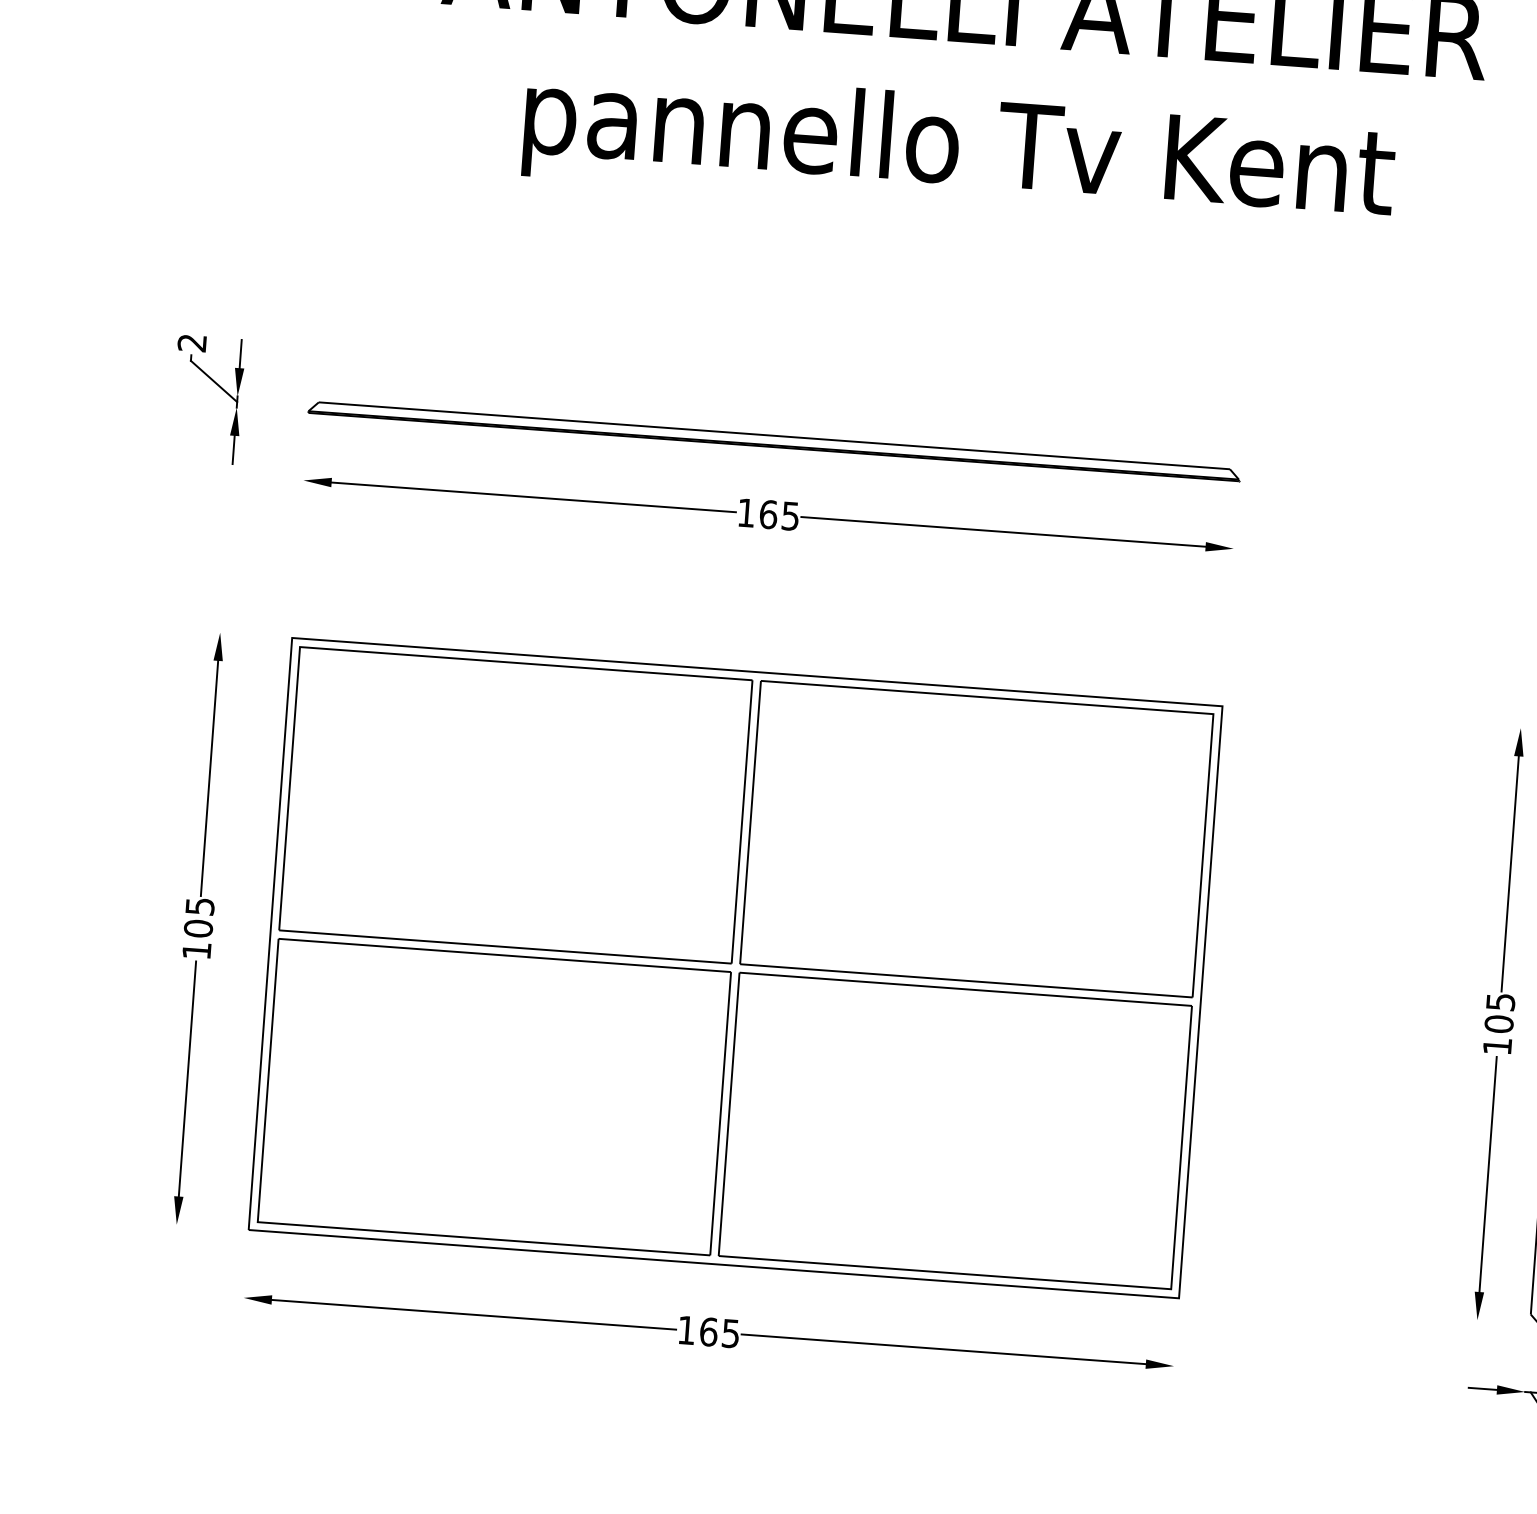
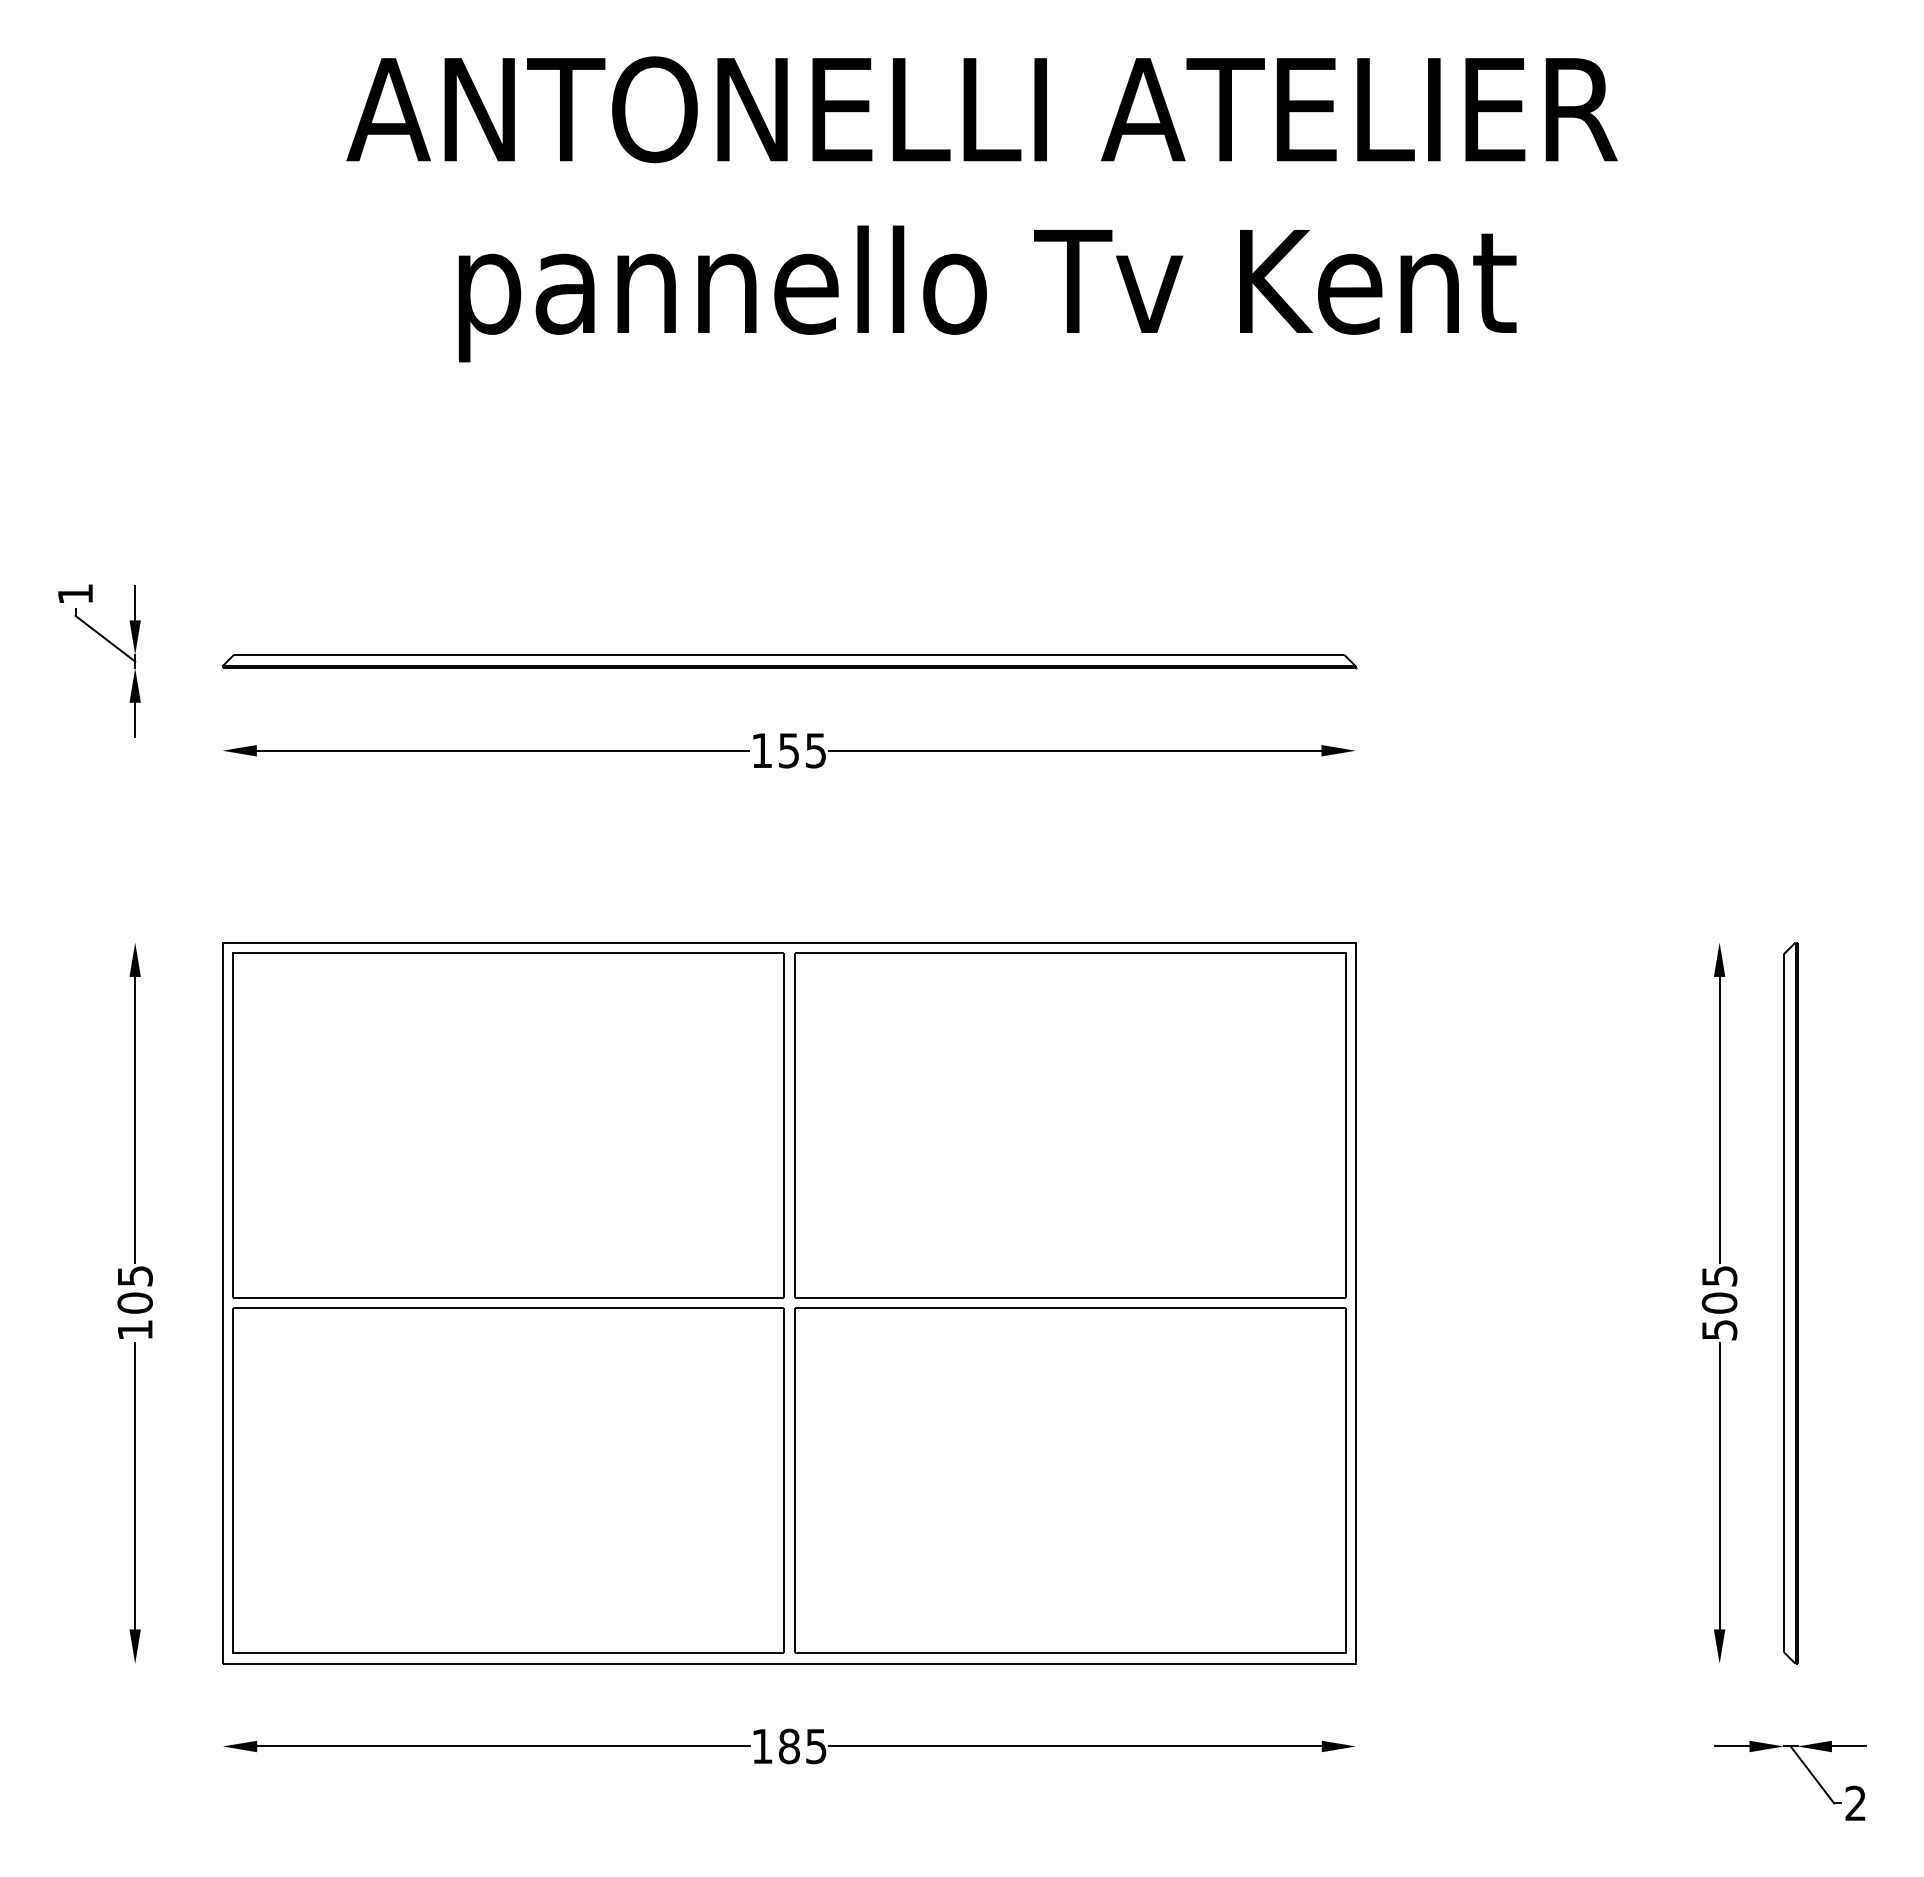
text: (191, 343) -> (74, 594), 2 -> 1
text: (768, 514) -> (788, 750), 165 -> 155
text: (1497, 1046) -> (1719, 1330), 105 -> 505
text: (708, 1332) -> (789, 1746), 165 -> 185

